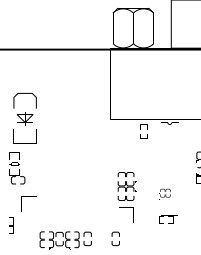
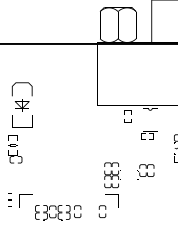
part: (164, 193) -> (145, 171), size x1.67
line: (28, 196) -> (25, 194), moved
part: (127, 196) -> (112, 184), moved
part: (168, 219) -> (149, 135), moved

